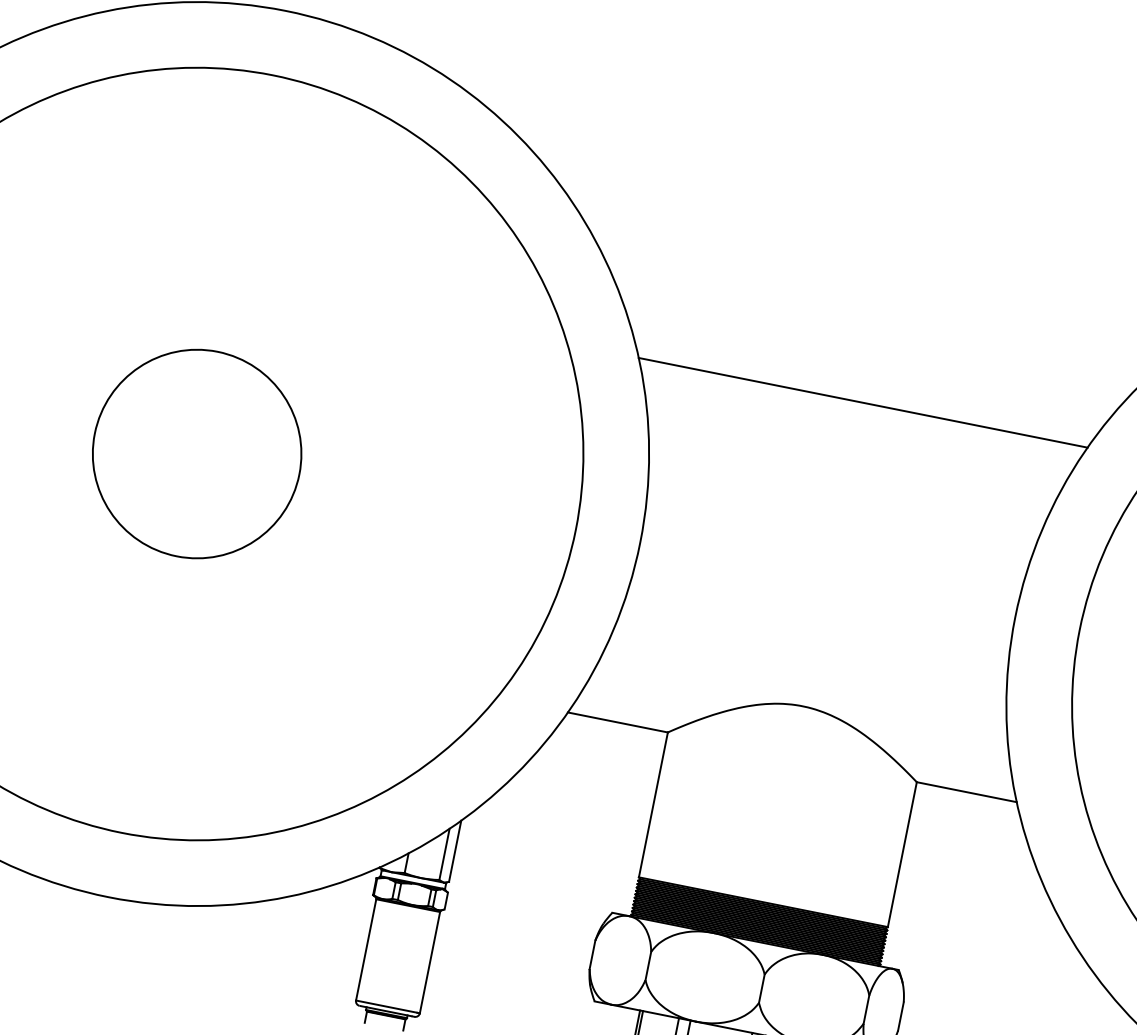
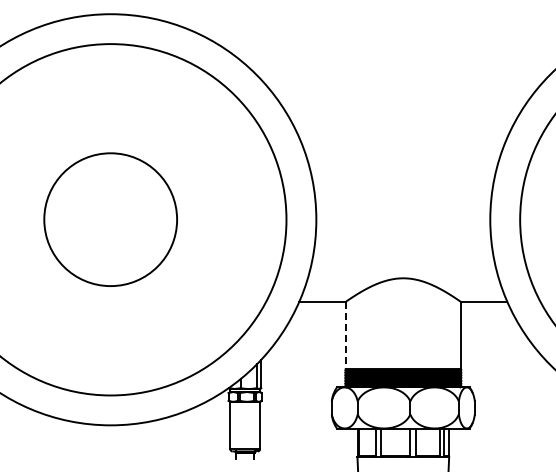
line: (863, 402) -> (403, 137), removed
circle: (196, 453) -> (110, 219), size x1.4
line: (653, 804) -> (345, 335), solid -> dashed

